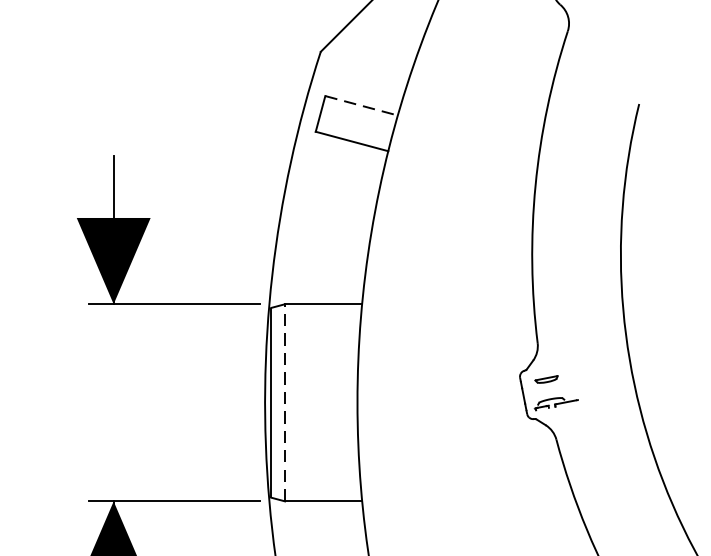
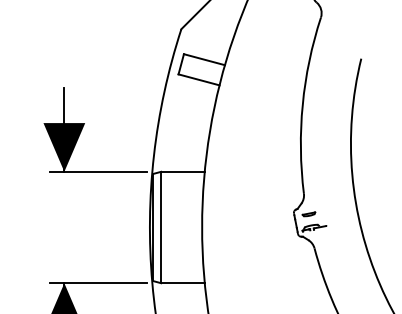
line: (361, 105) -> (204, 59), dashed -> solid
line: (285, 402) -> (161, 227), dashed -> solid

